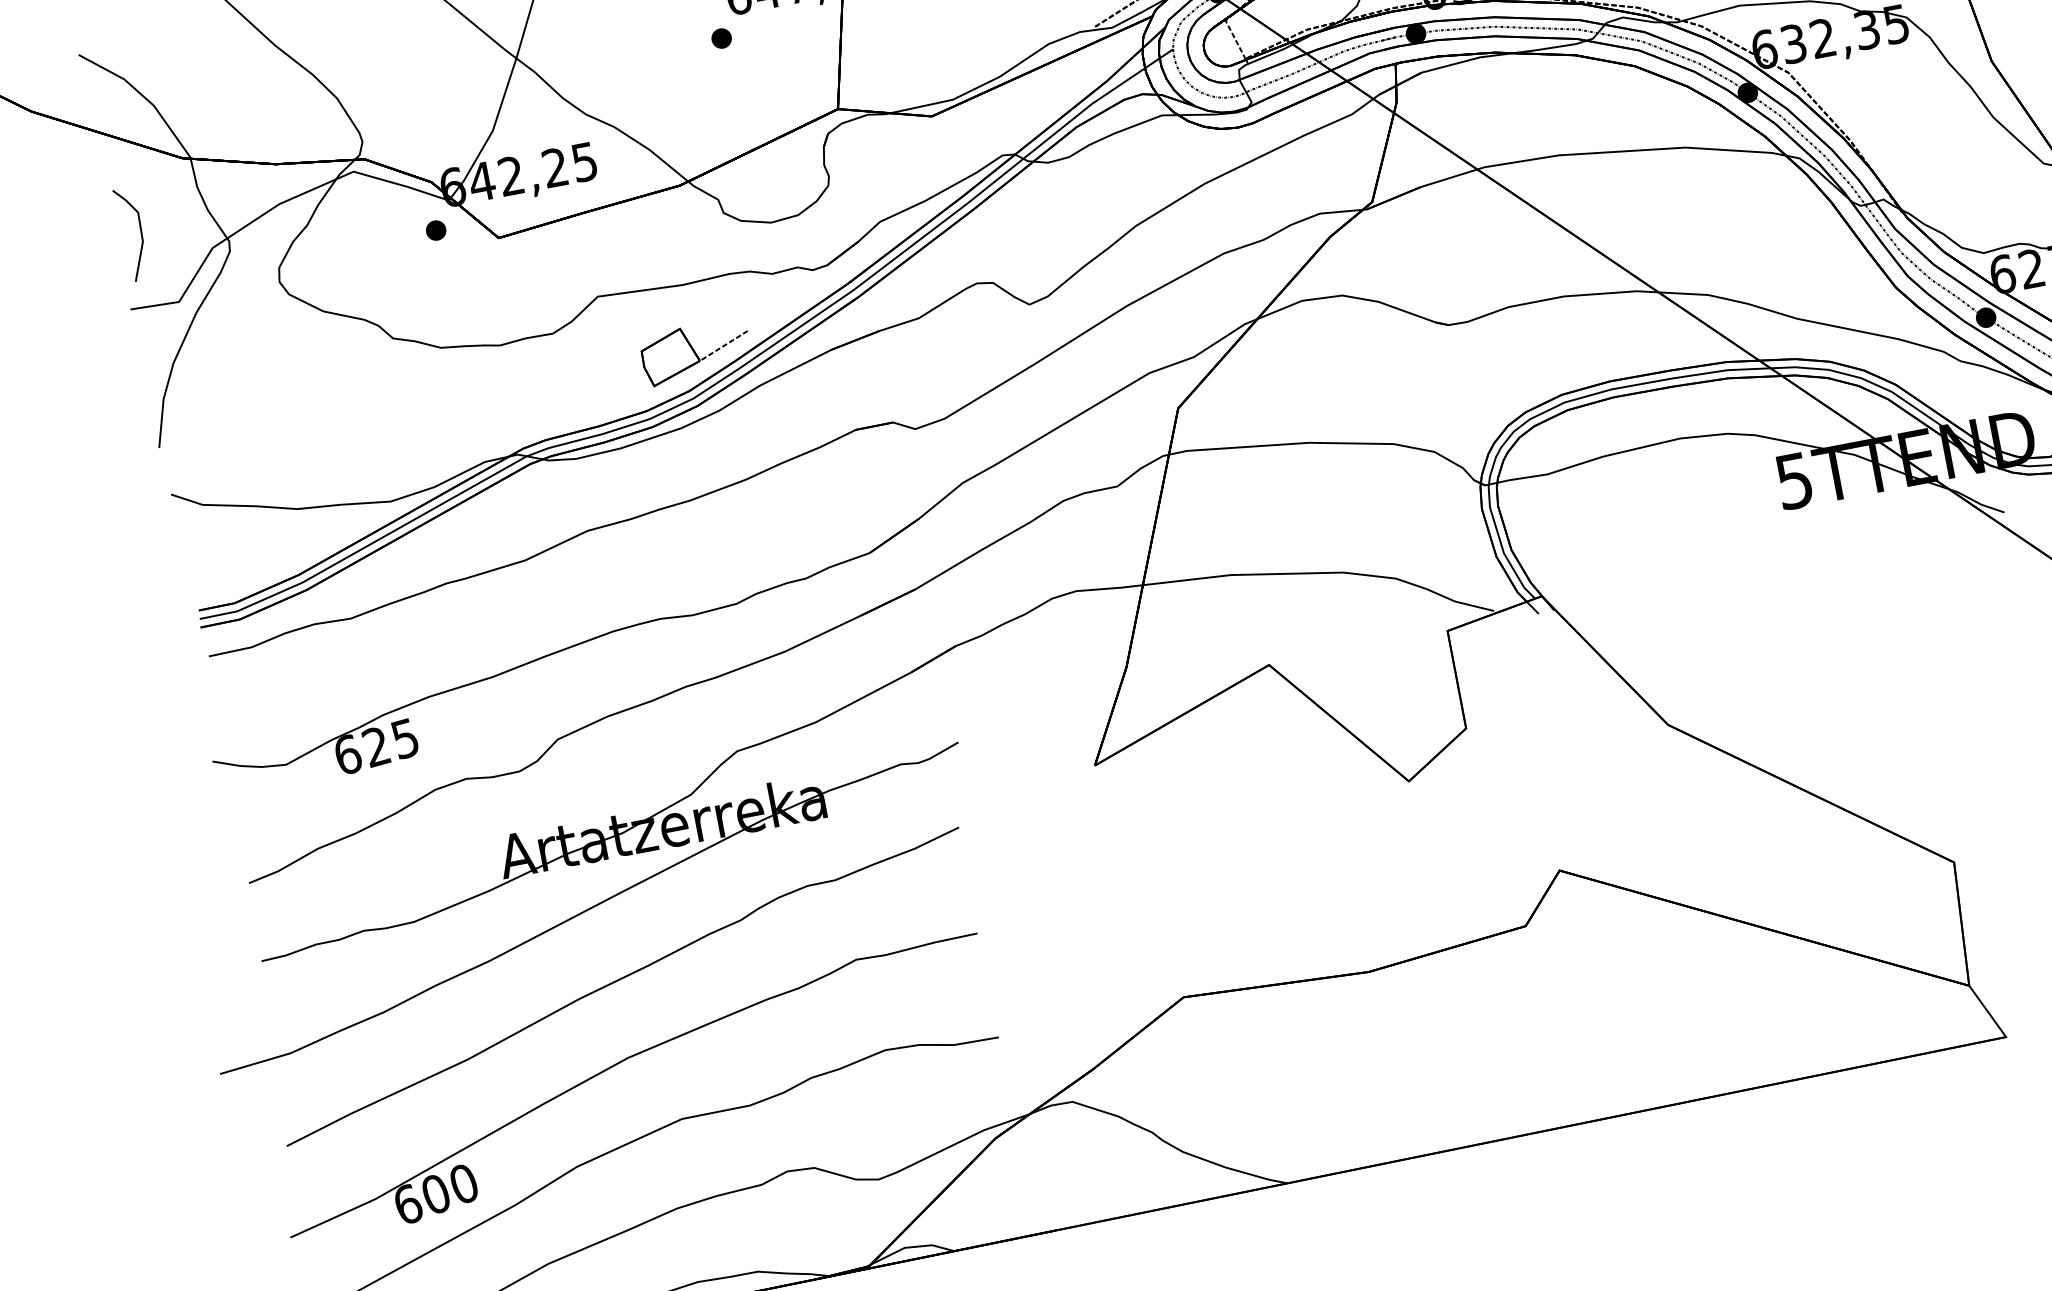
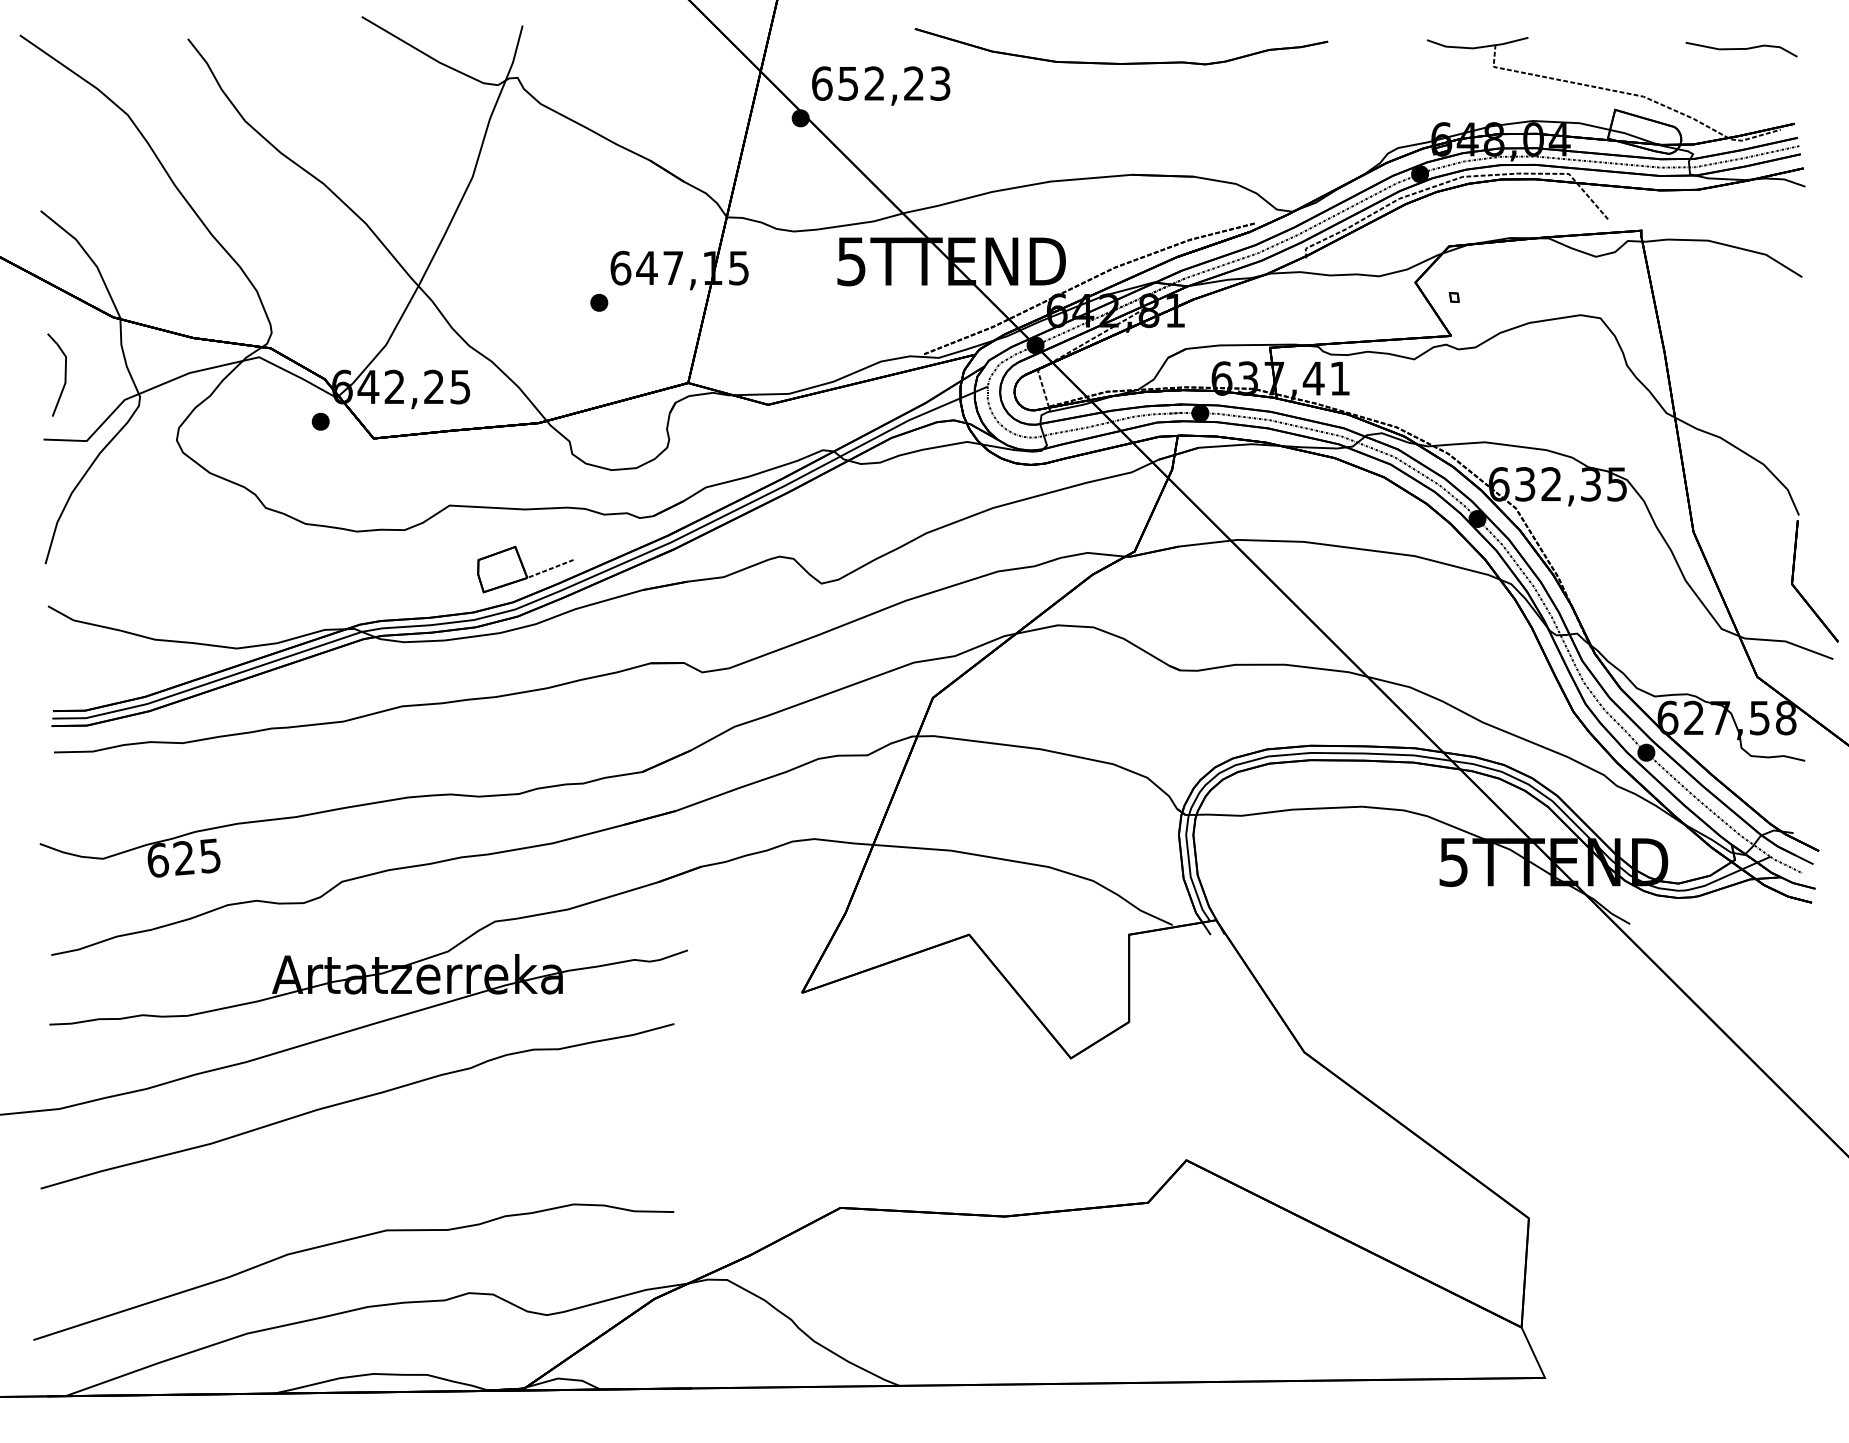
part: (620, 1063) -> (342, 1172), removed

